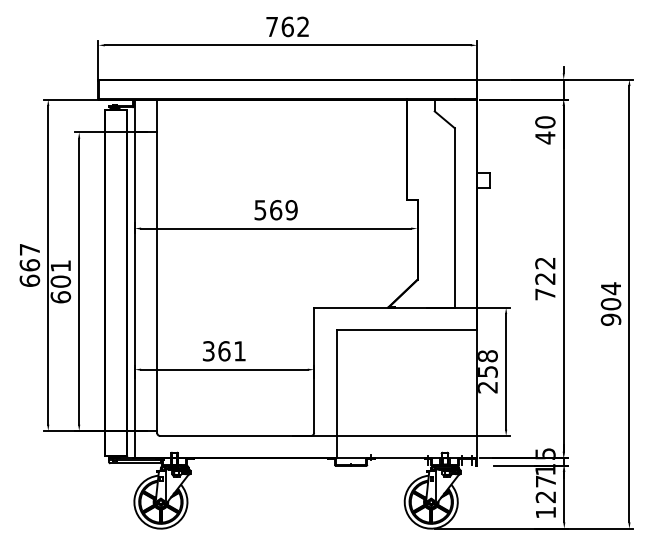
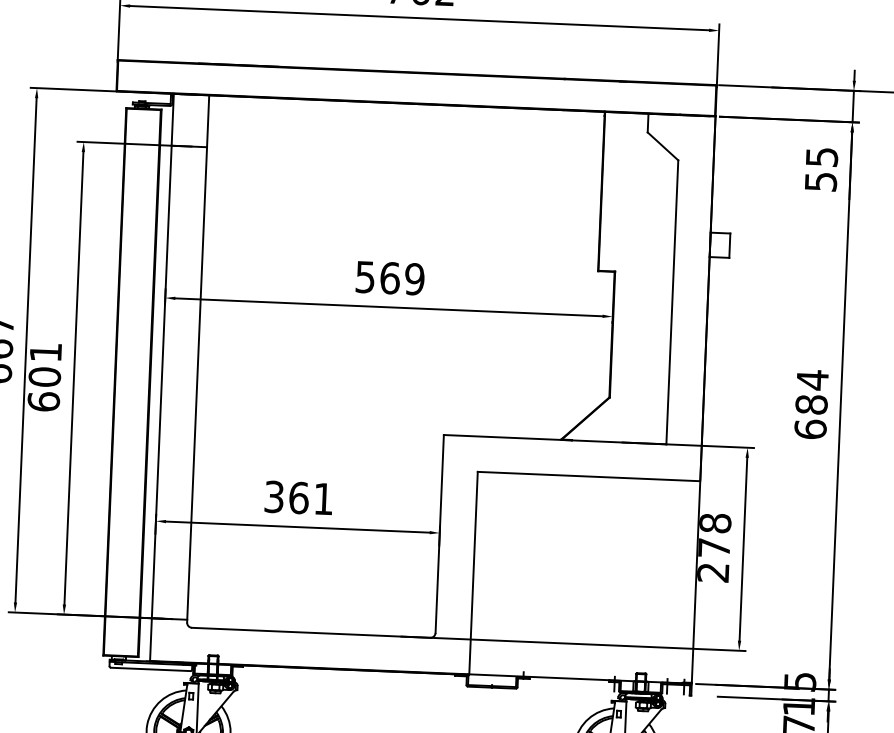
text: (545, 130) -> (821, 170), 40 -> 55
text: (545, 278) -> (811, 404), 722 -> 684
text: (487, 371) -> (713, 547), 258 -> 278

